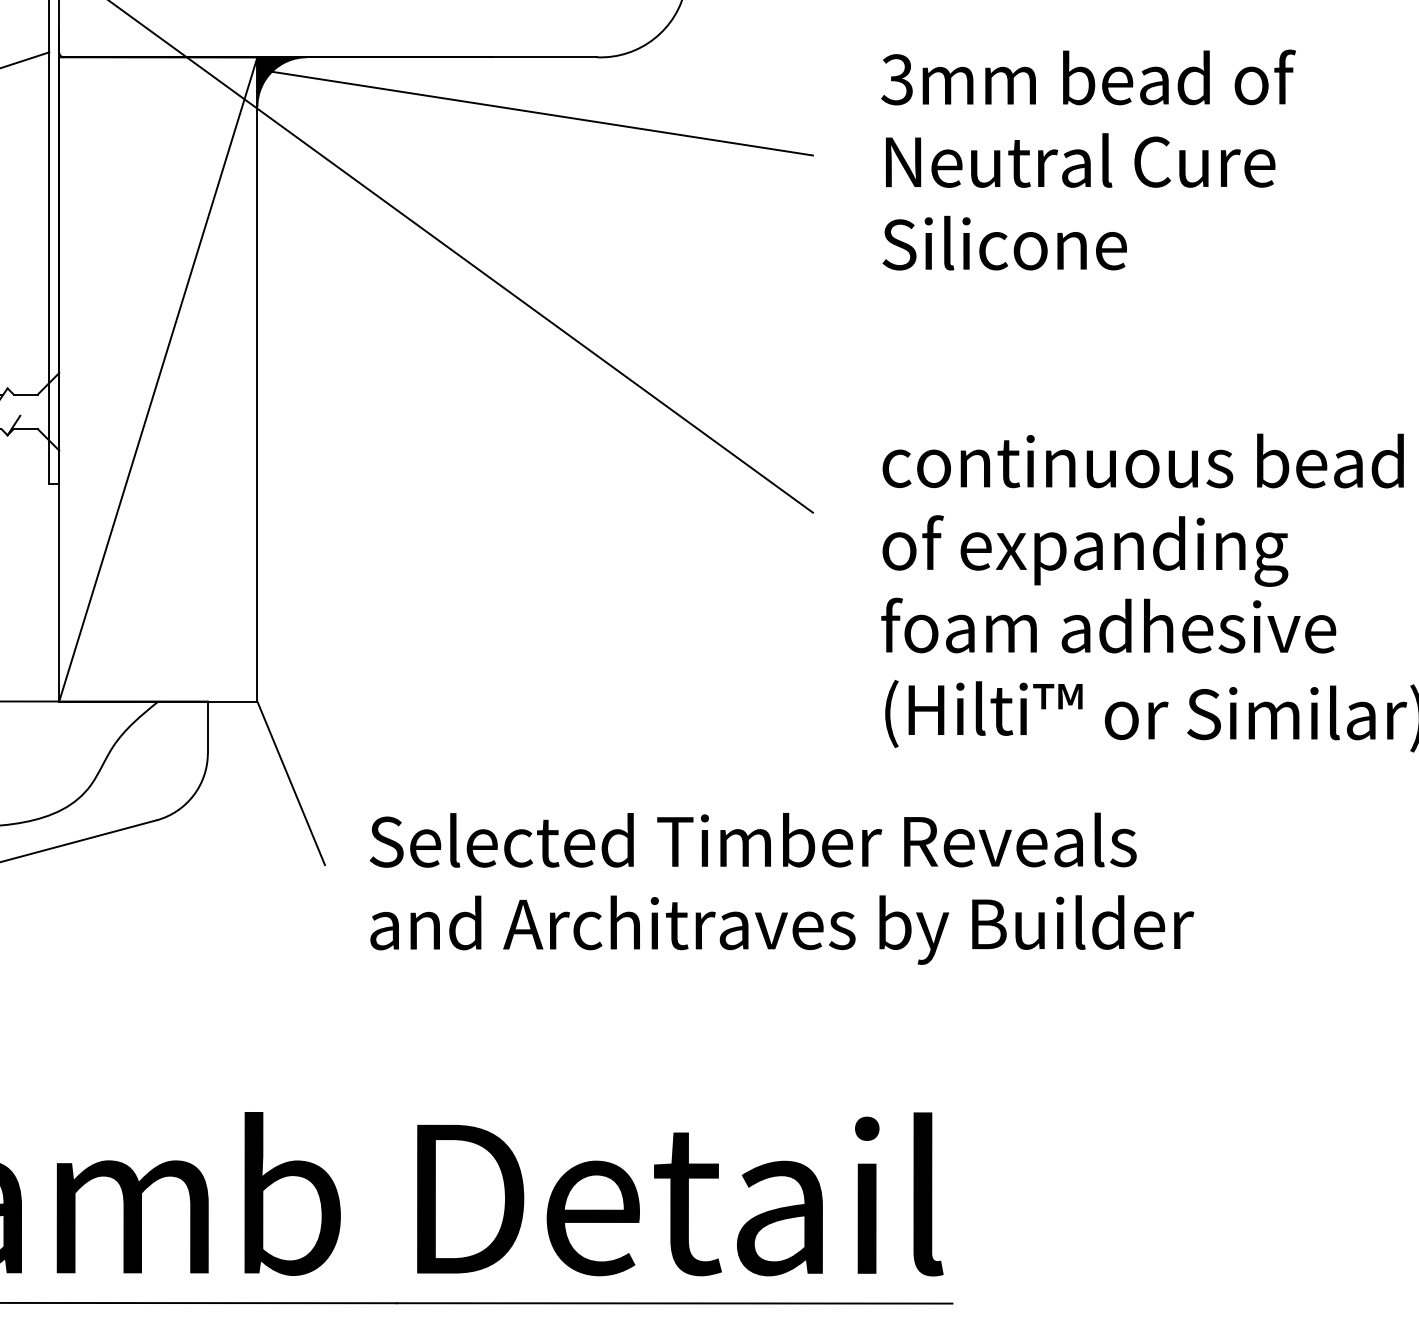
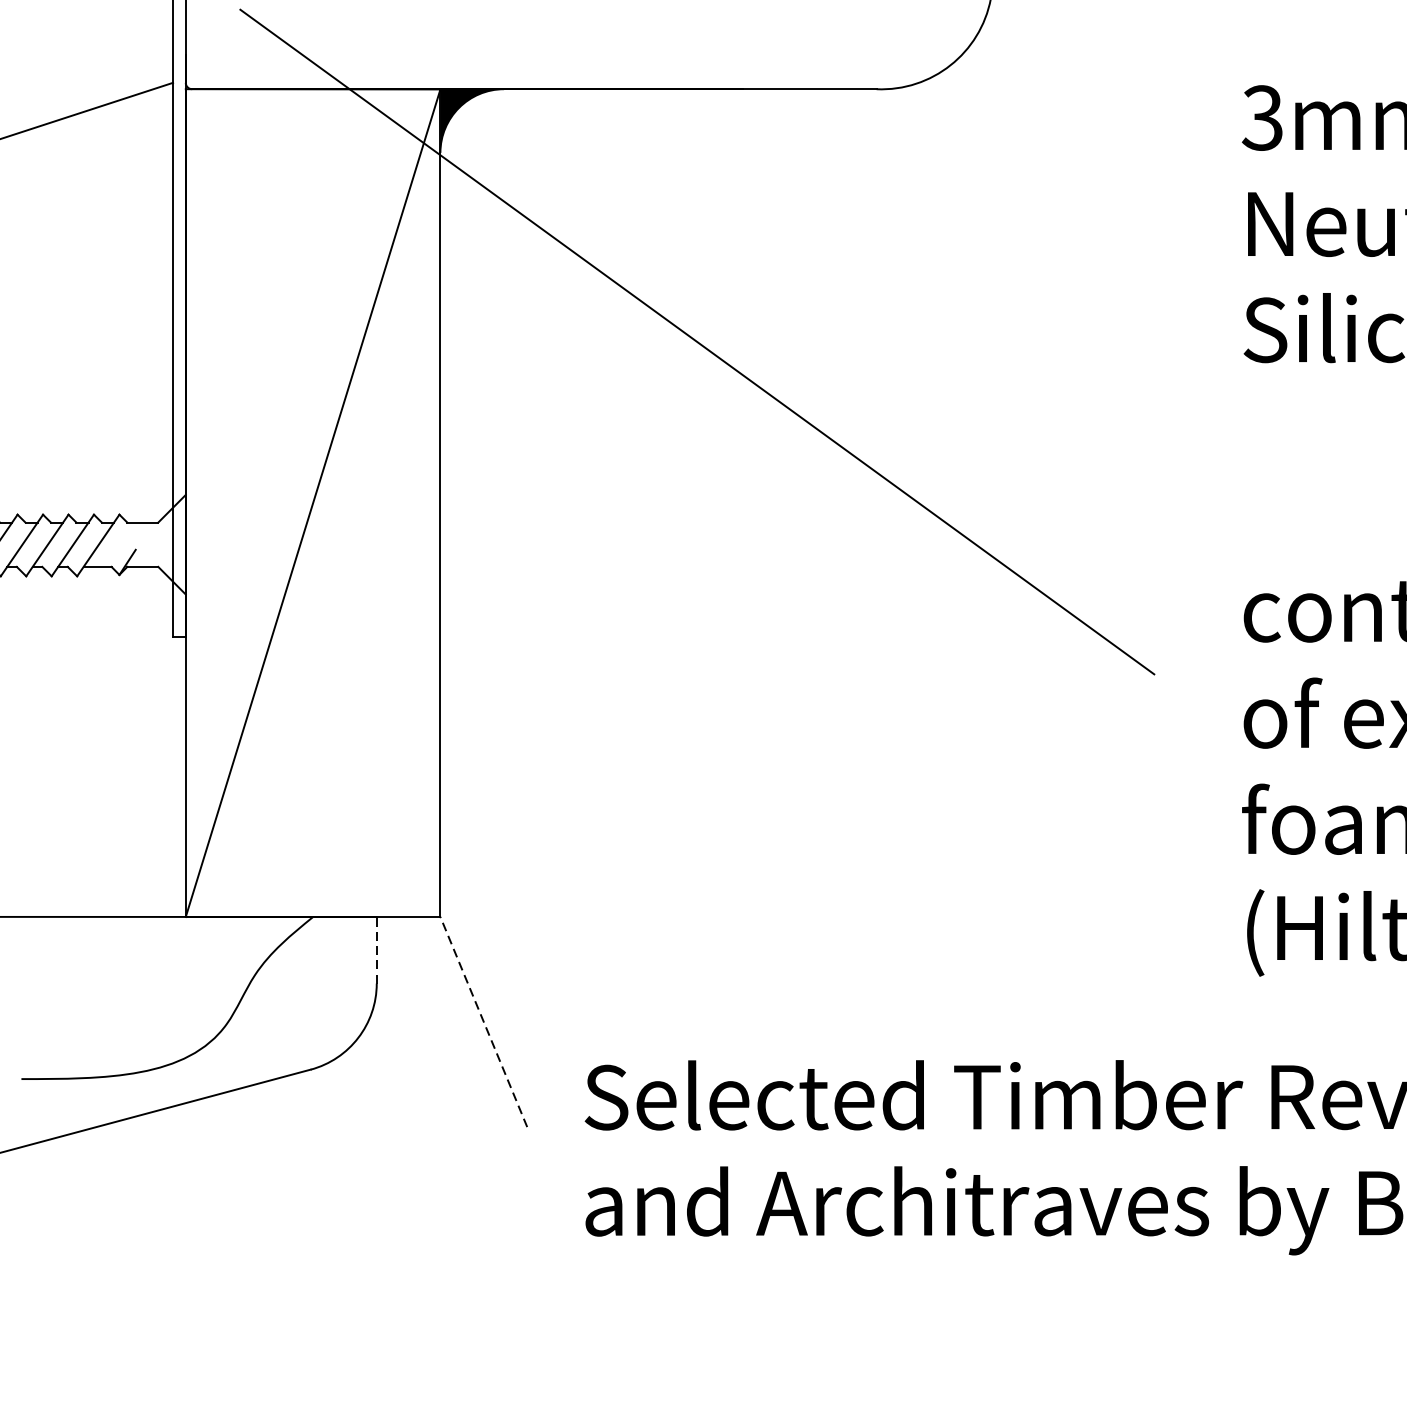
line: (541, 113) -> (805, 161), removed
line: (207, 727) -> (376, 950), solid -> dashed
line: (291, 782) -> (484, 1021), solid -> dashed

